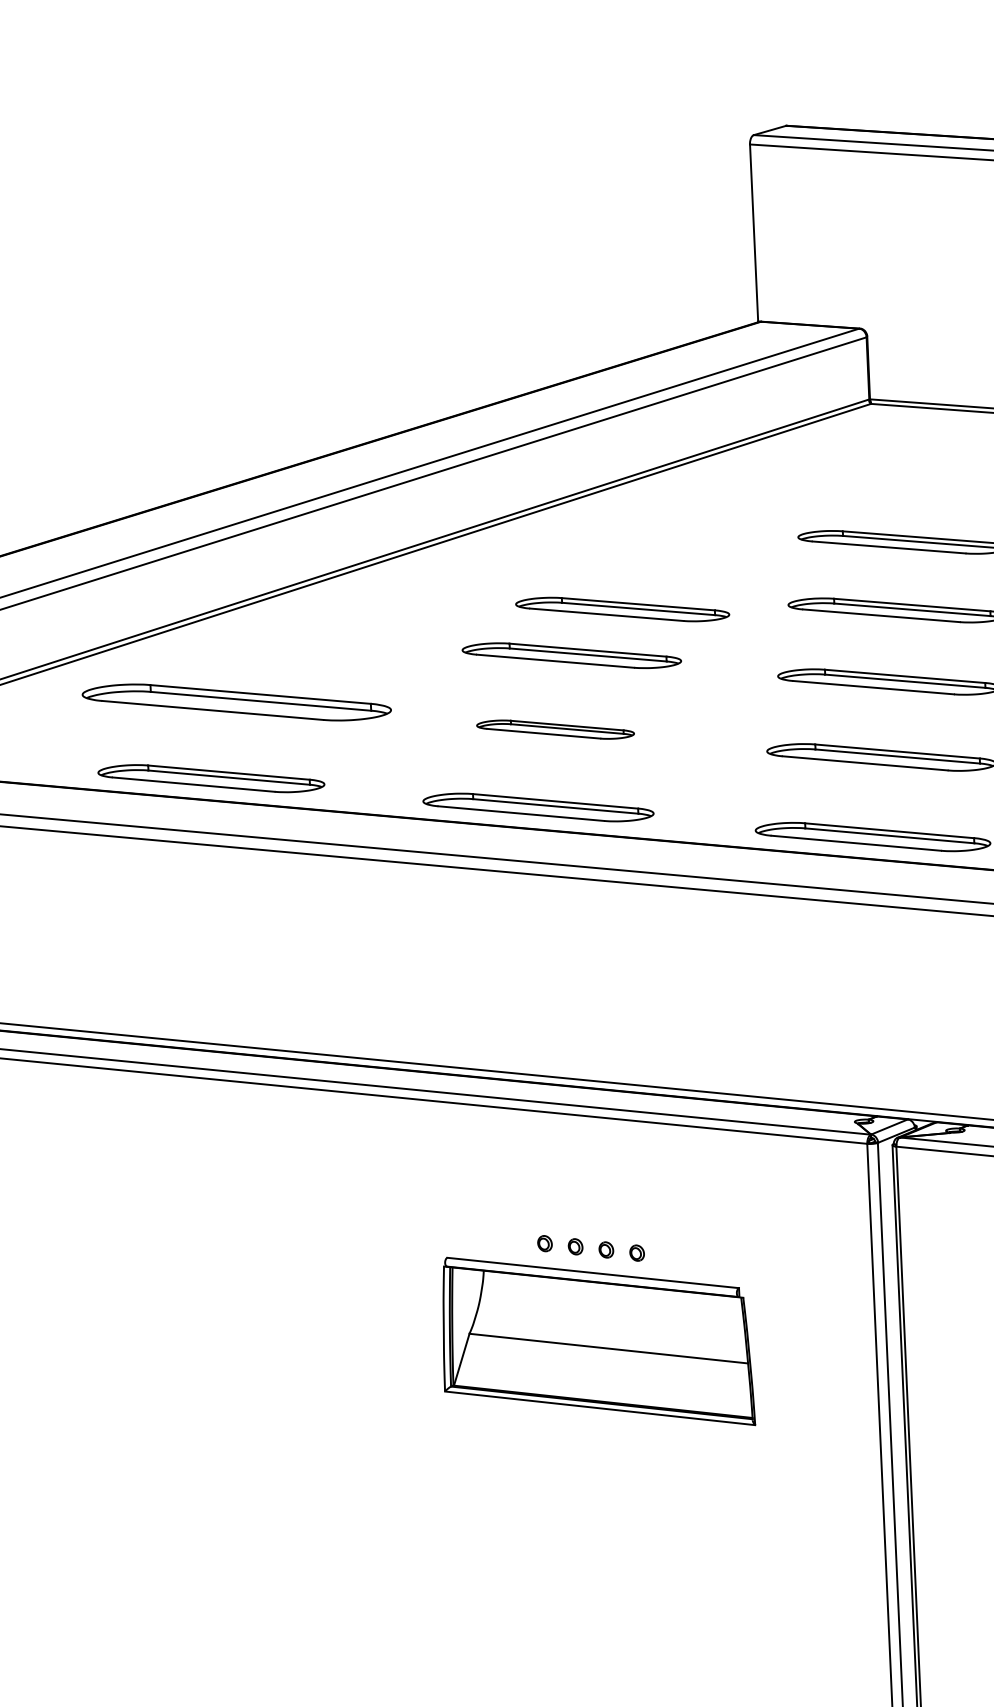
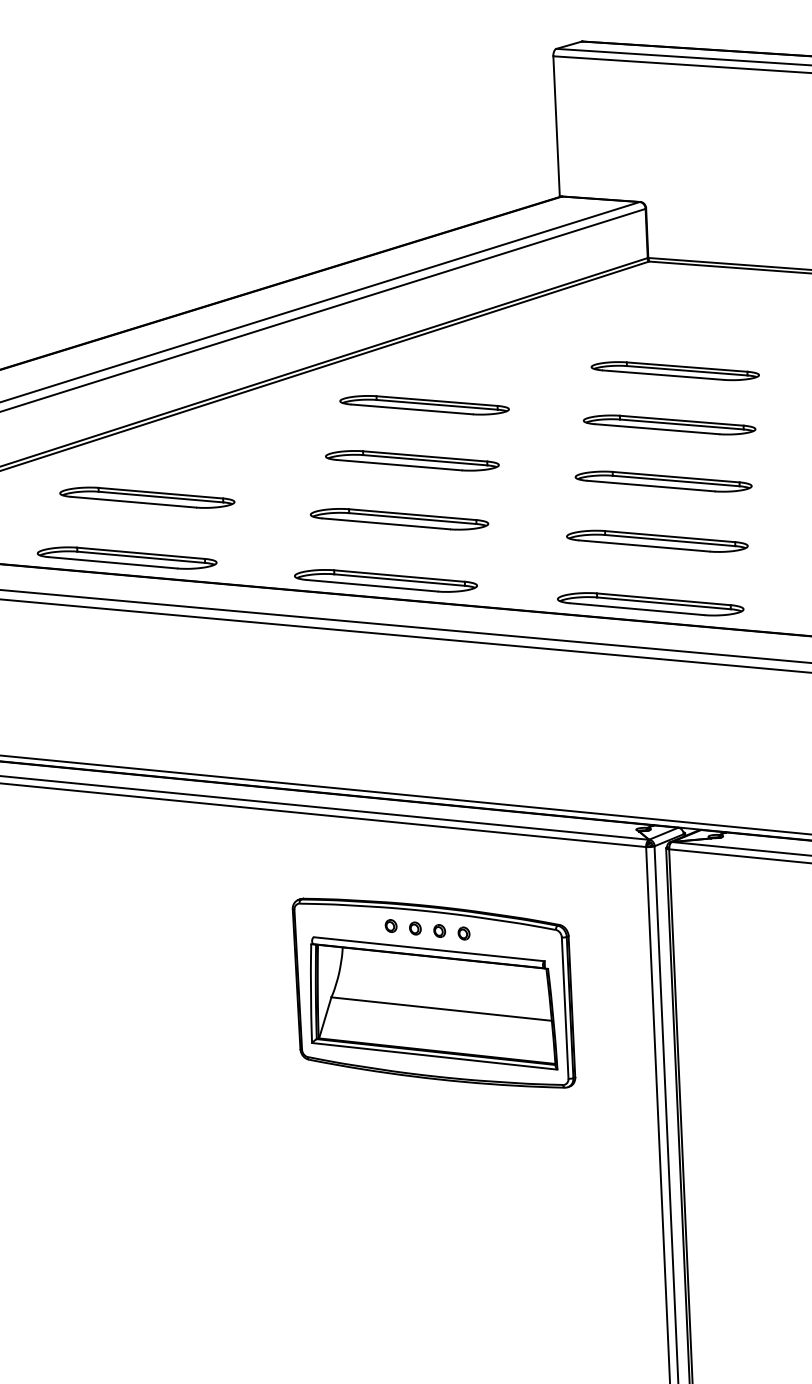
part: (622, 609) -> (424, 405), moved
part: (237, 702) -> (147, 497), size x0.71
part: (555, 729) -> (399, 519), size x1.43
part: (598, 1327) -> (433, 992), added

